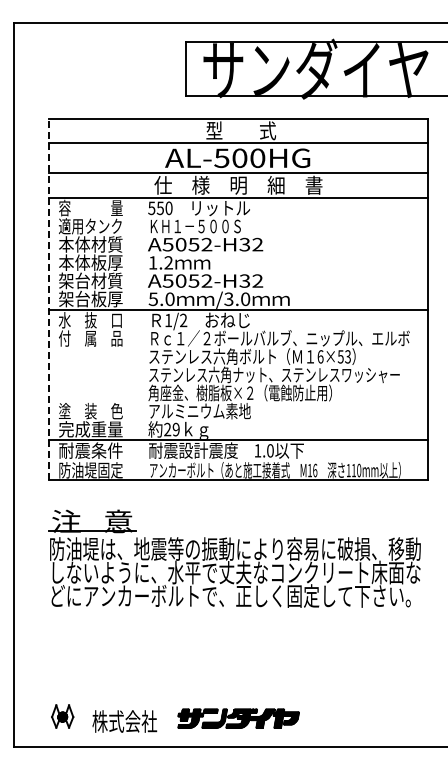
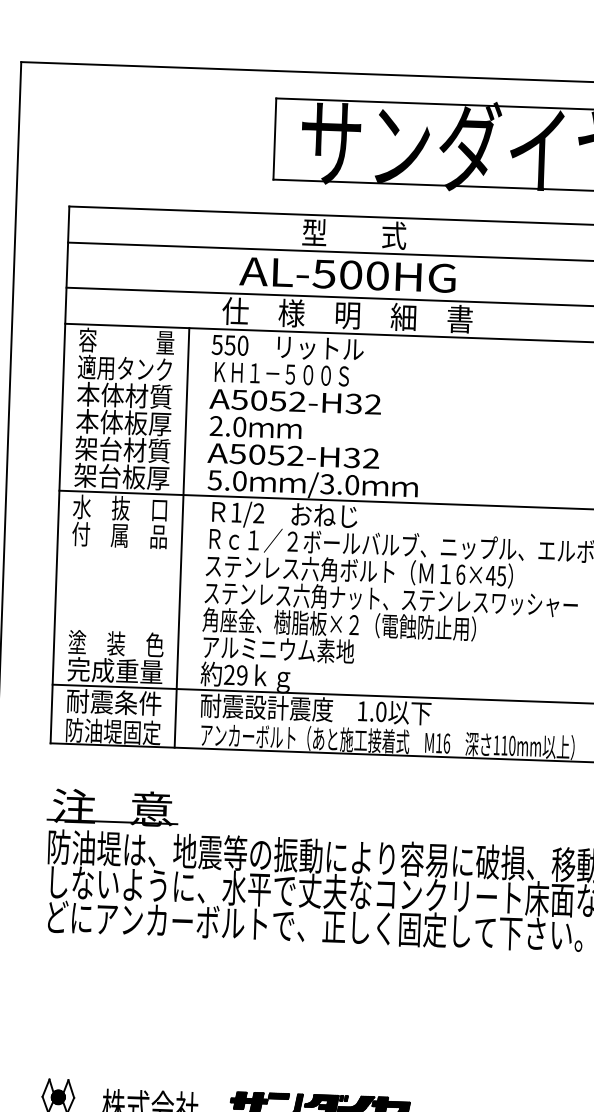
text: (160, 262) -> (227, 425), 1.2 -> 2.0
line: (49, 298) -> (60, 473), dashed -> solid
line: (132, 338) -> (181, 537), added
text: (343, 356) -> (494, 575), 6×53 -> 6×45

